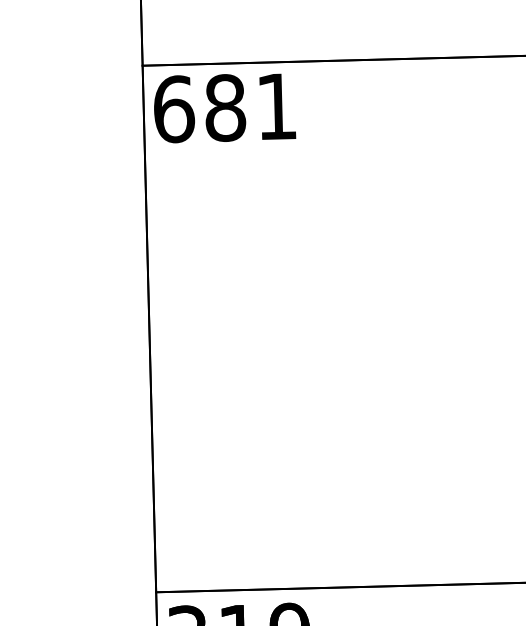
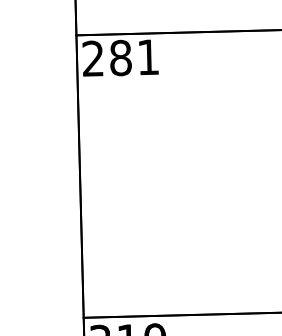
text: (174, 108) -> (93, 58), 681 -> 281

